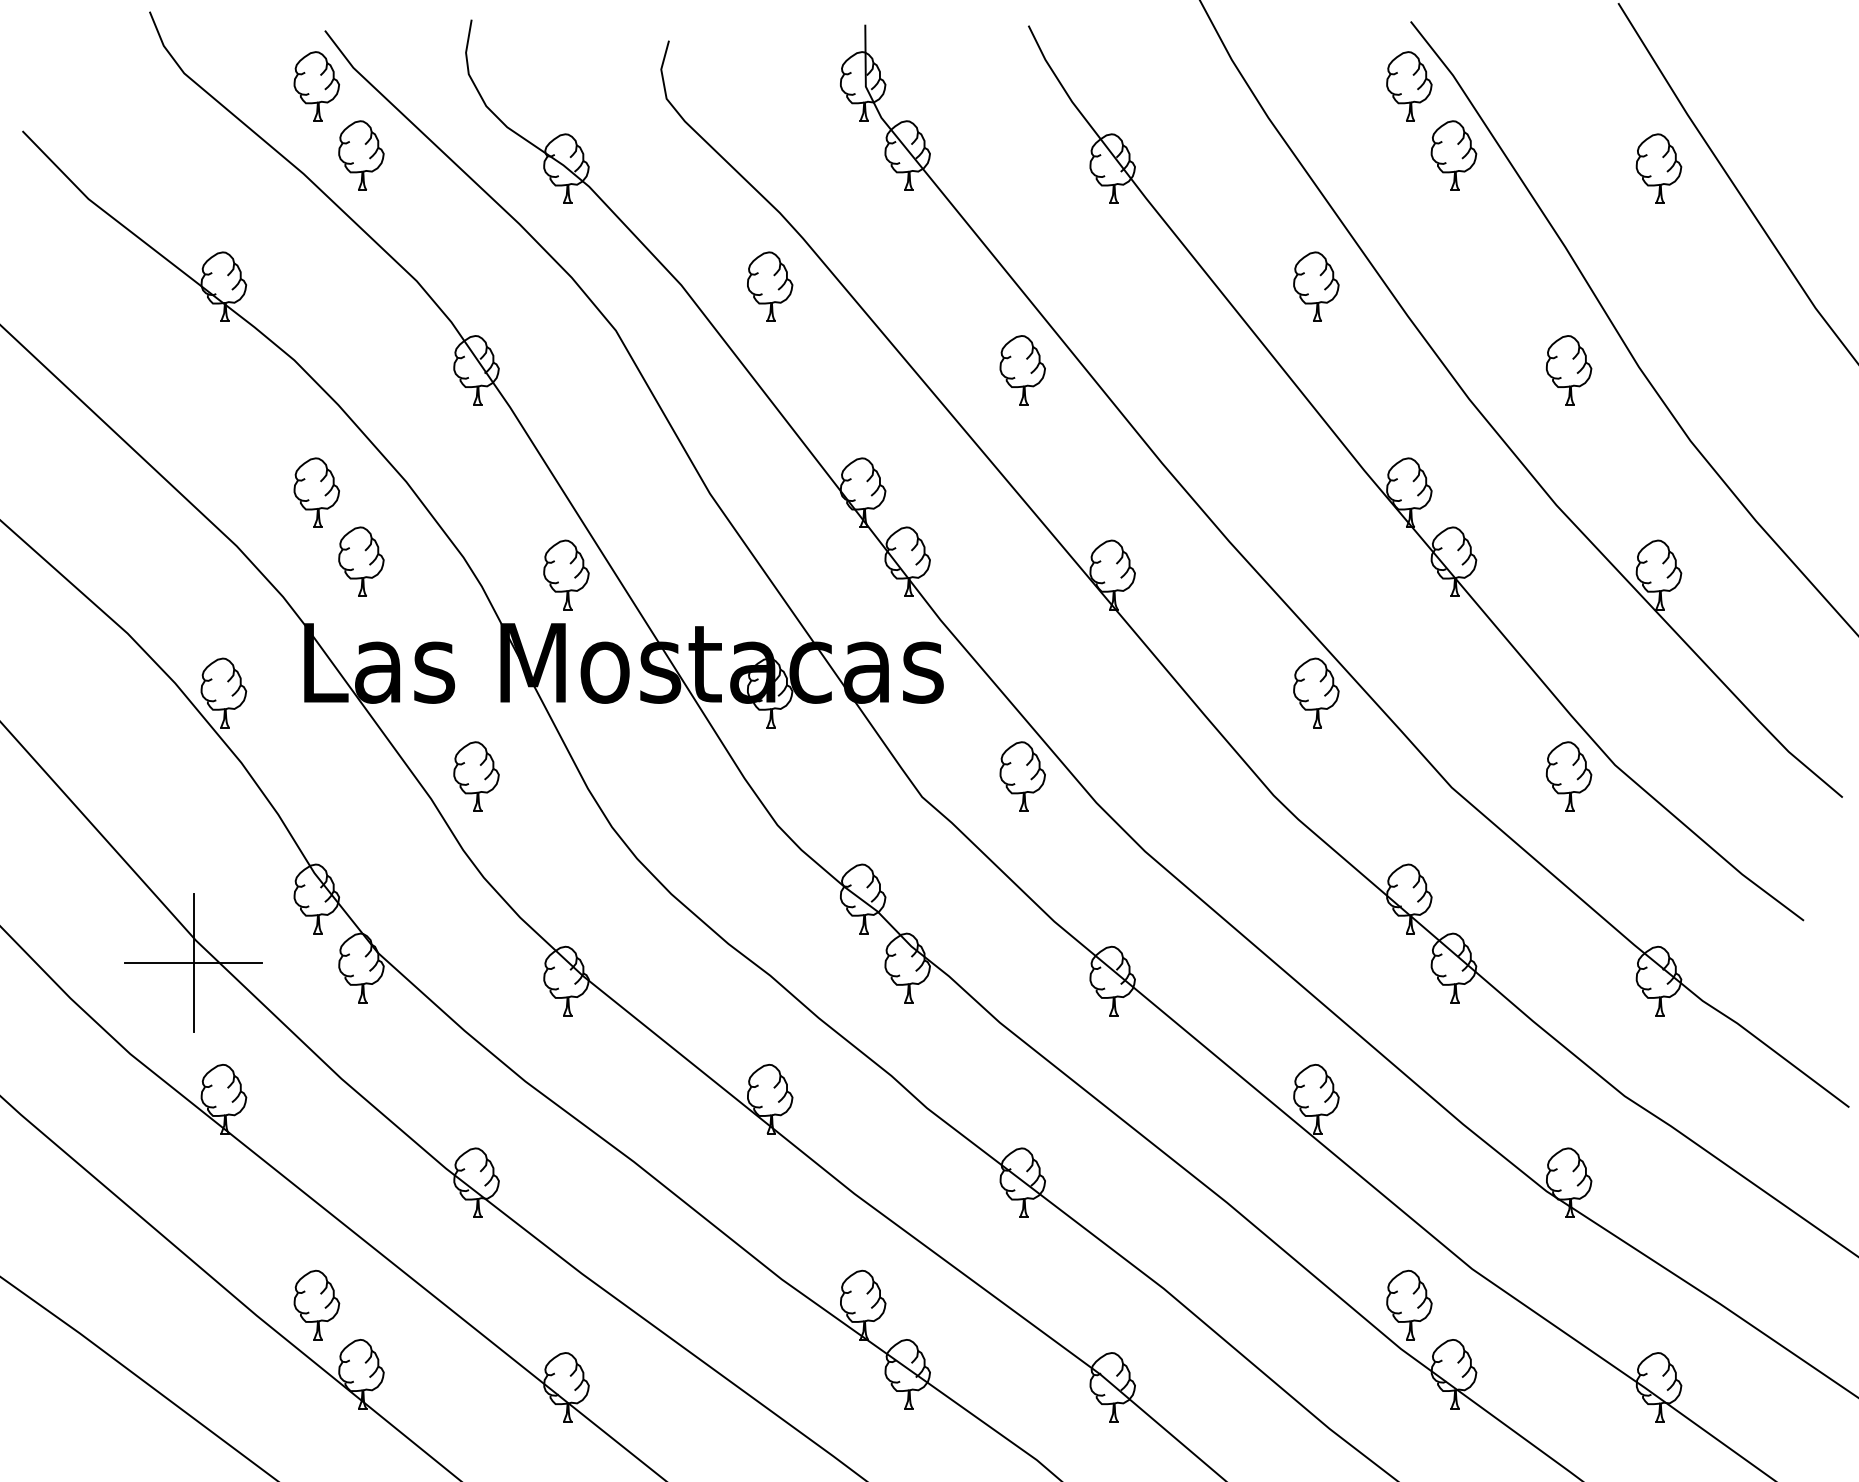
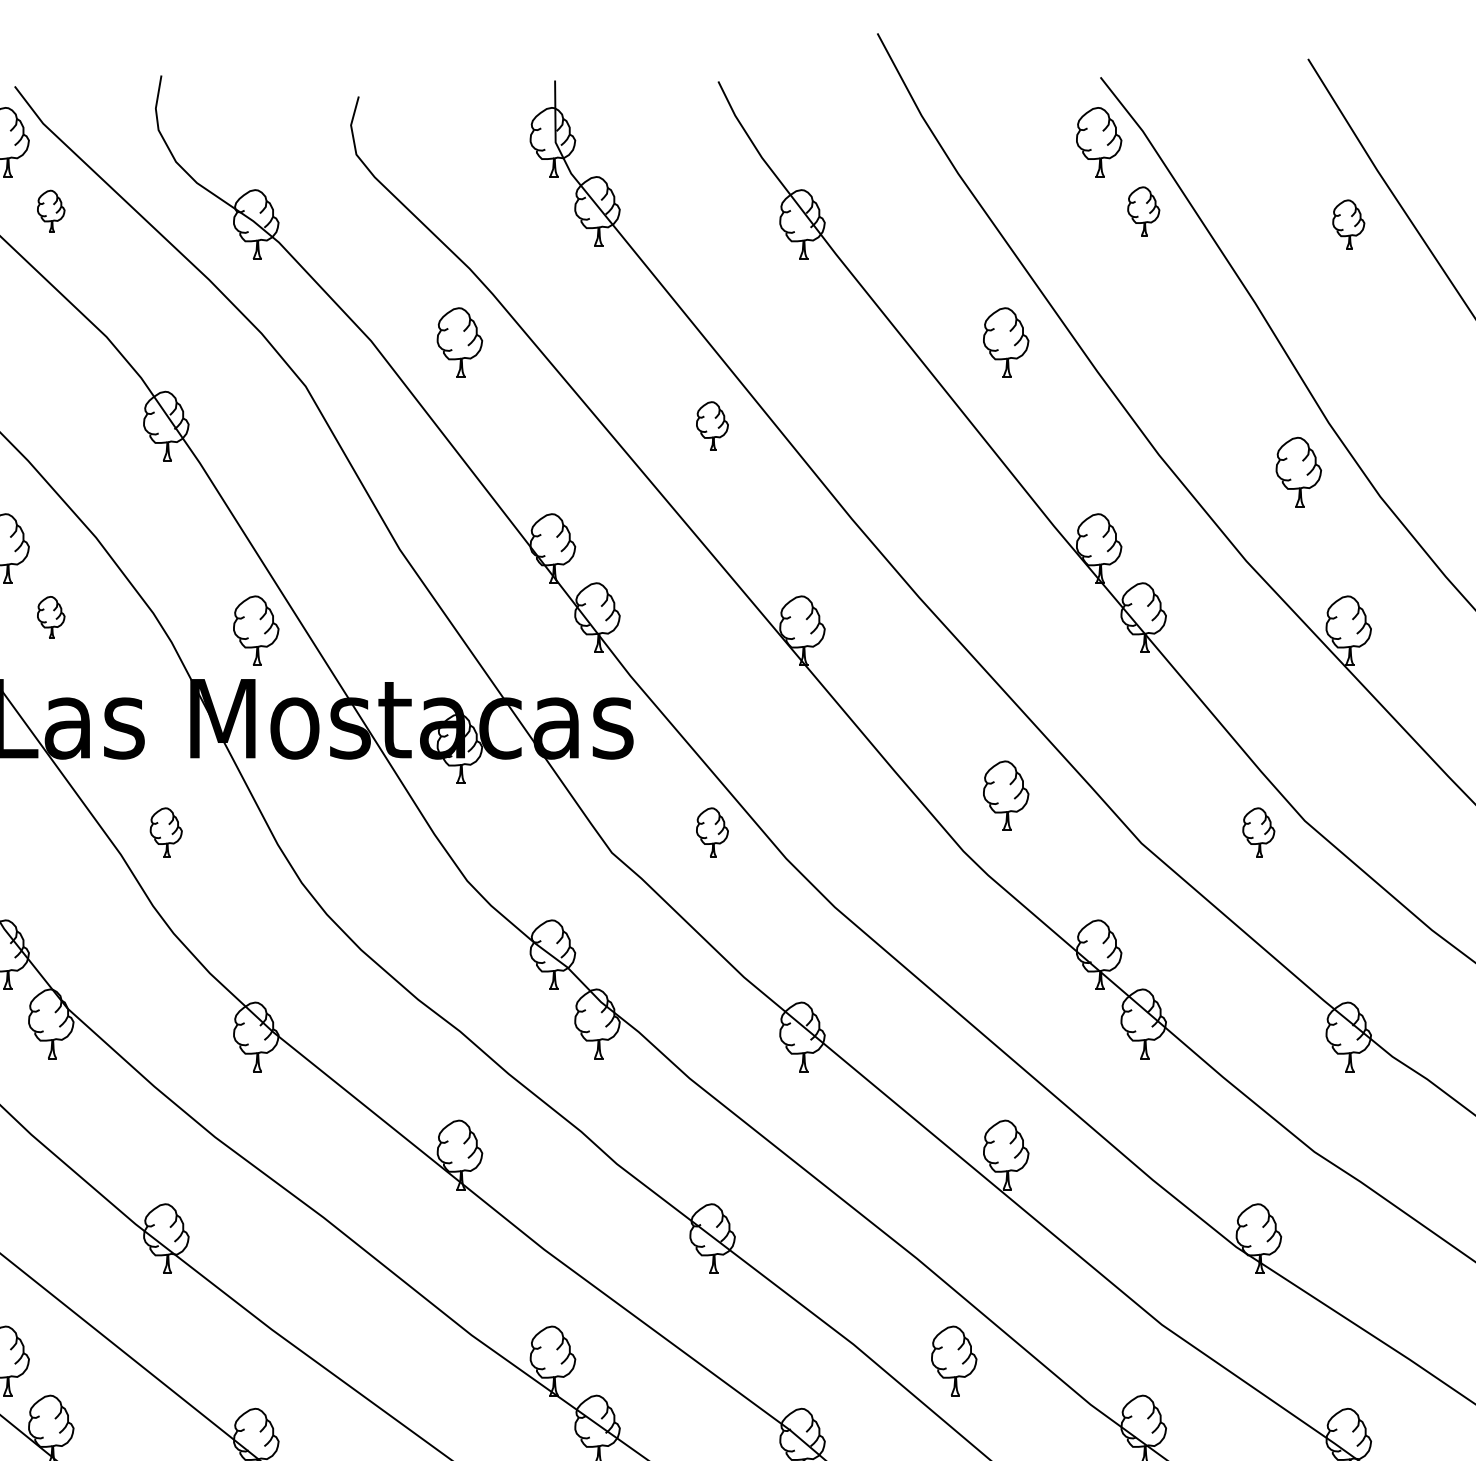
part: (361, 155) -> (51, 211), size x0.6
part: (1453, 155) -> (1143, 211), size x0.7
part: (1658, 168) -> (1348, 224), size x0.7
part: (1022, 370) -> (712, 426), size x0.7
part: (1568, 370) -> (1298, 472), moved
part: (361, 561) -> (51, 617), size x0.6
part: (1316, 692) -> (1006, 795), moved
part: (476, 776) -> (166, 832), size x0.7
part: (1022, 776) -> (712, 832), size x0.7
part: (1568, 776) -> (1258, 832), size x0.7
part: (1409, 1304) -> (954, 1360), moved

